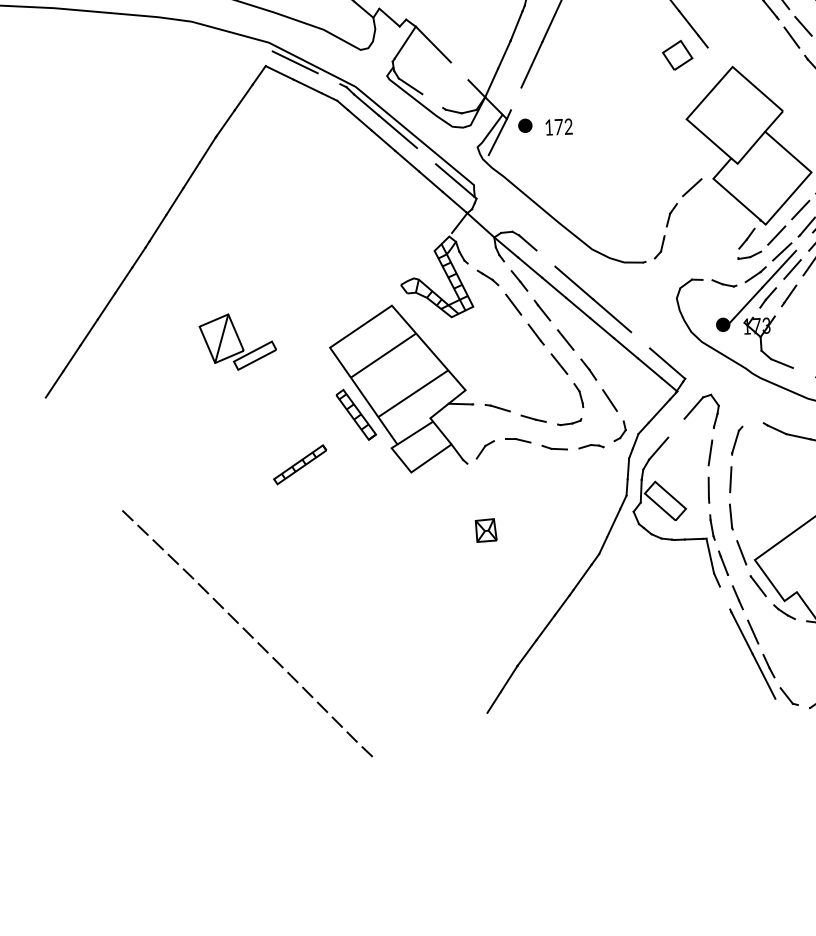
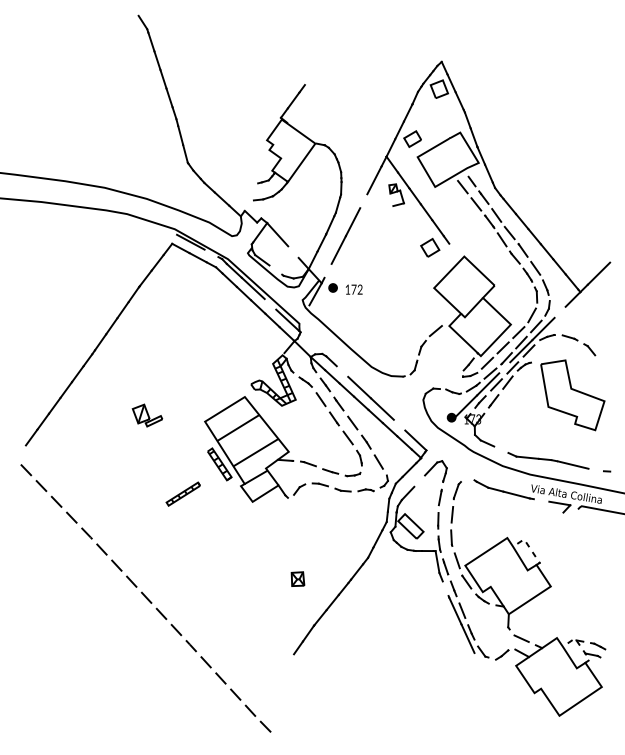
part: (237, 341) -> (147, 415), size x0.62
part: (485, 529) -> (297, 578), moved
part: (246, 633) -> (145, 598), size x1.67

